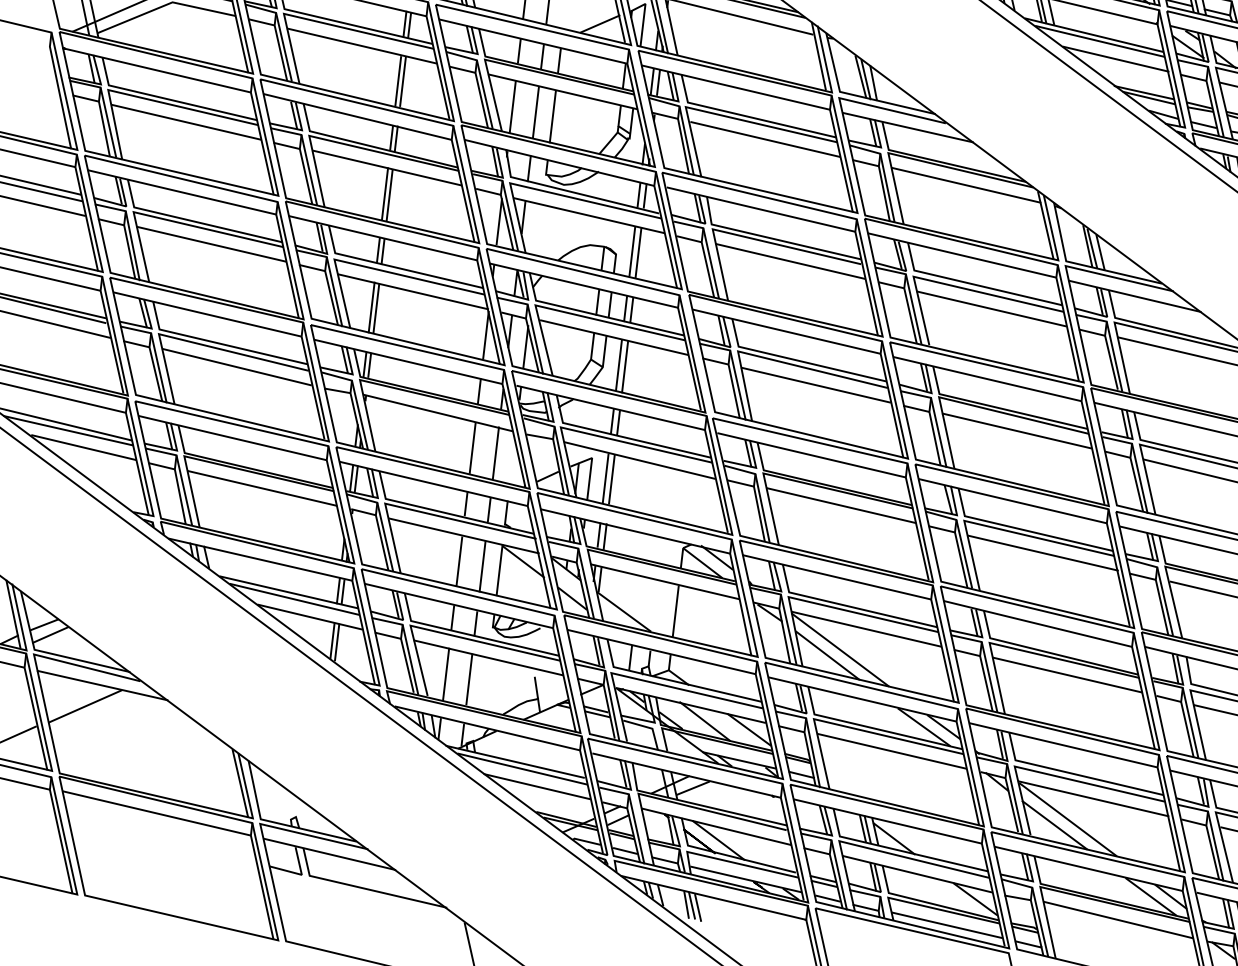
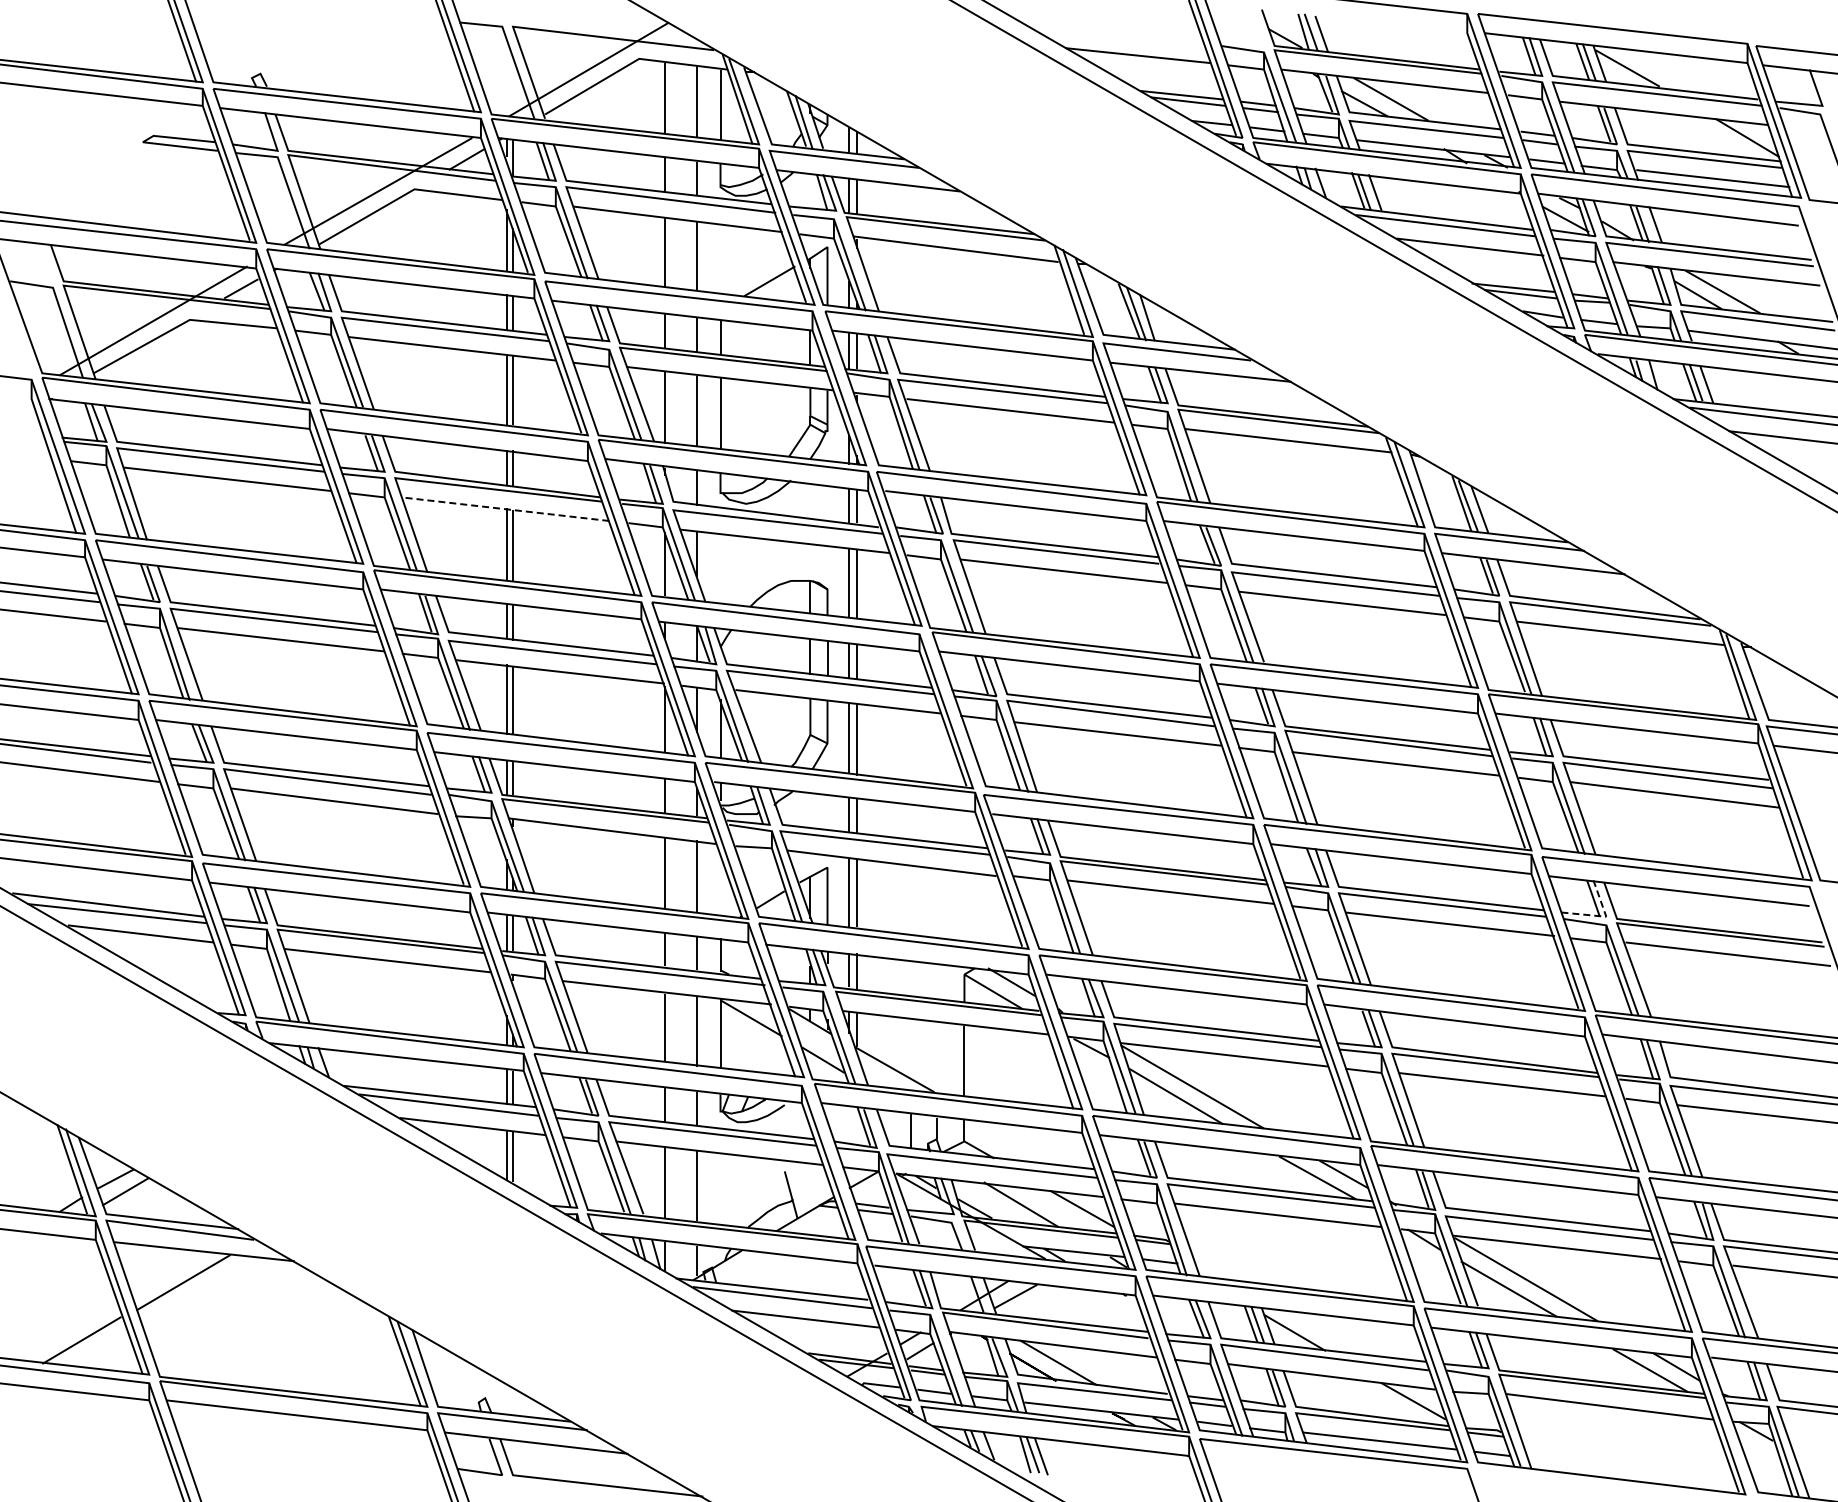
line: (387, 168) -> (505, 509), solid -> dashed
line: (1155, 560) -> (1603, 916), solid -> dashed

